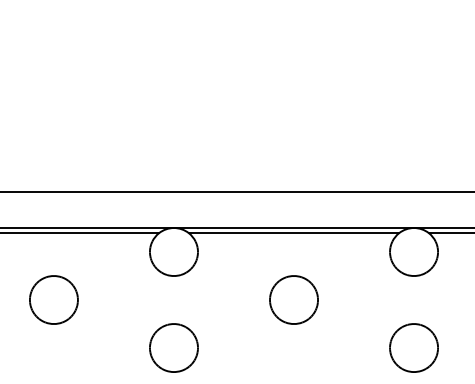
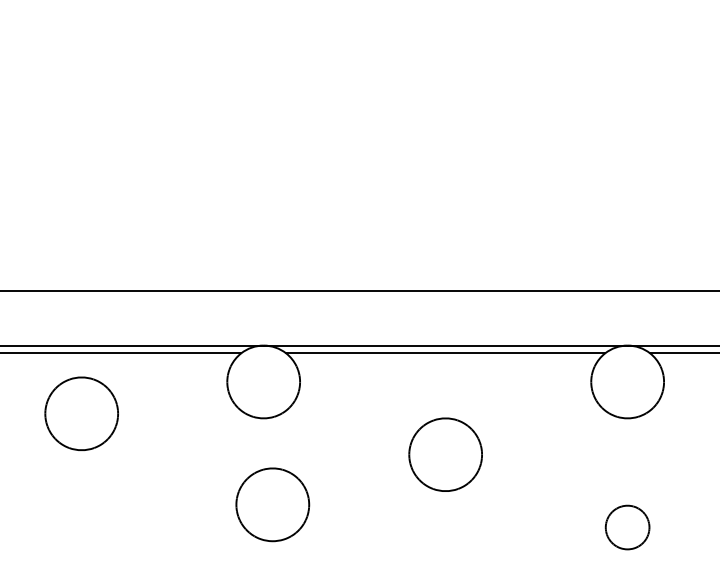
part: (53, 299) -> (81, 413), moved
part: (173, 347) -> (272, 504), moved
part: (413, 347) -> (626, 526), size x0.6

